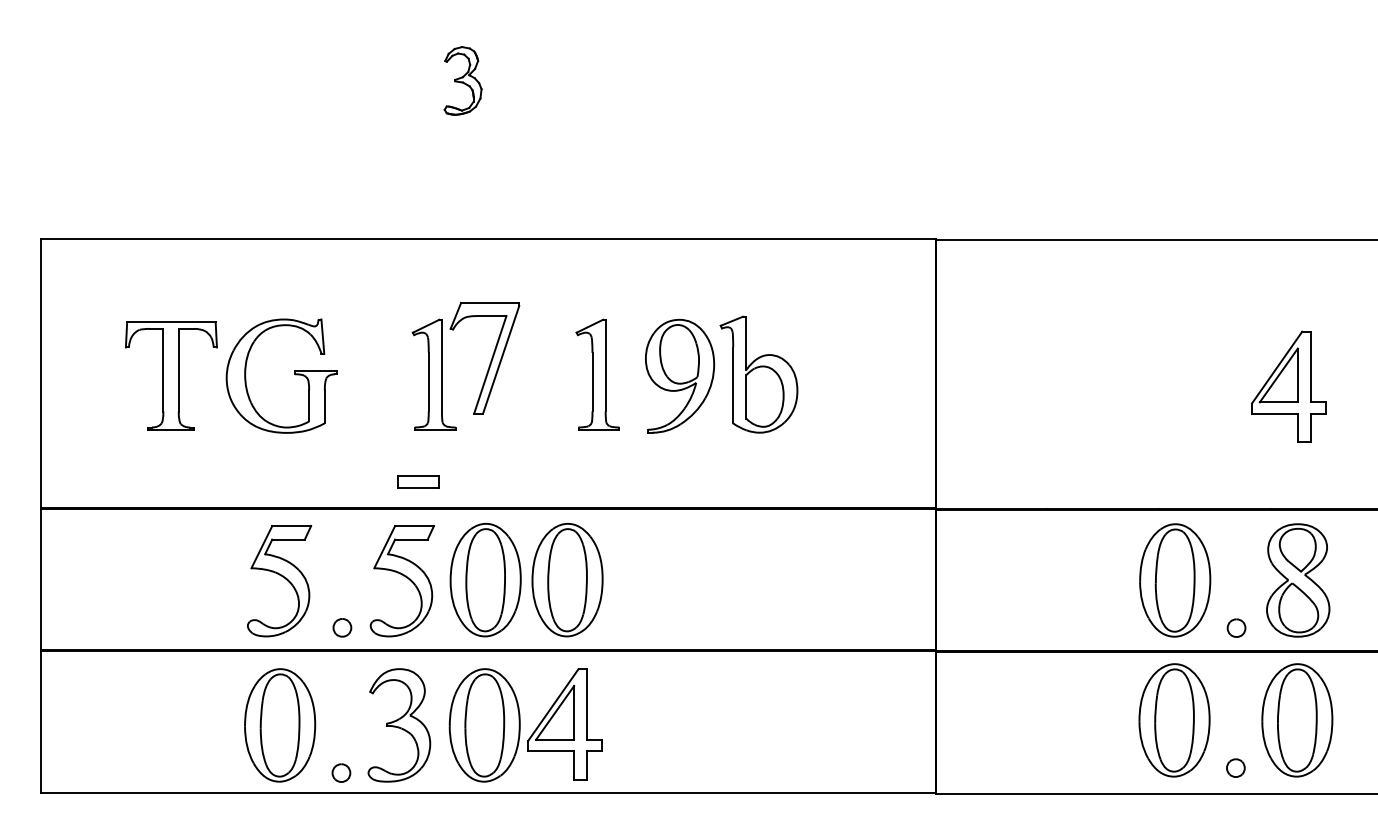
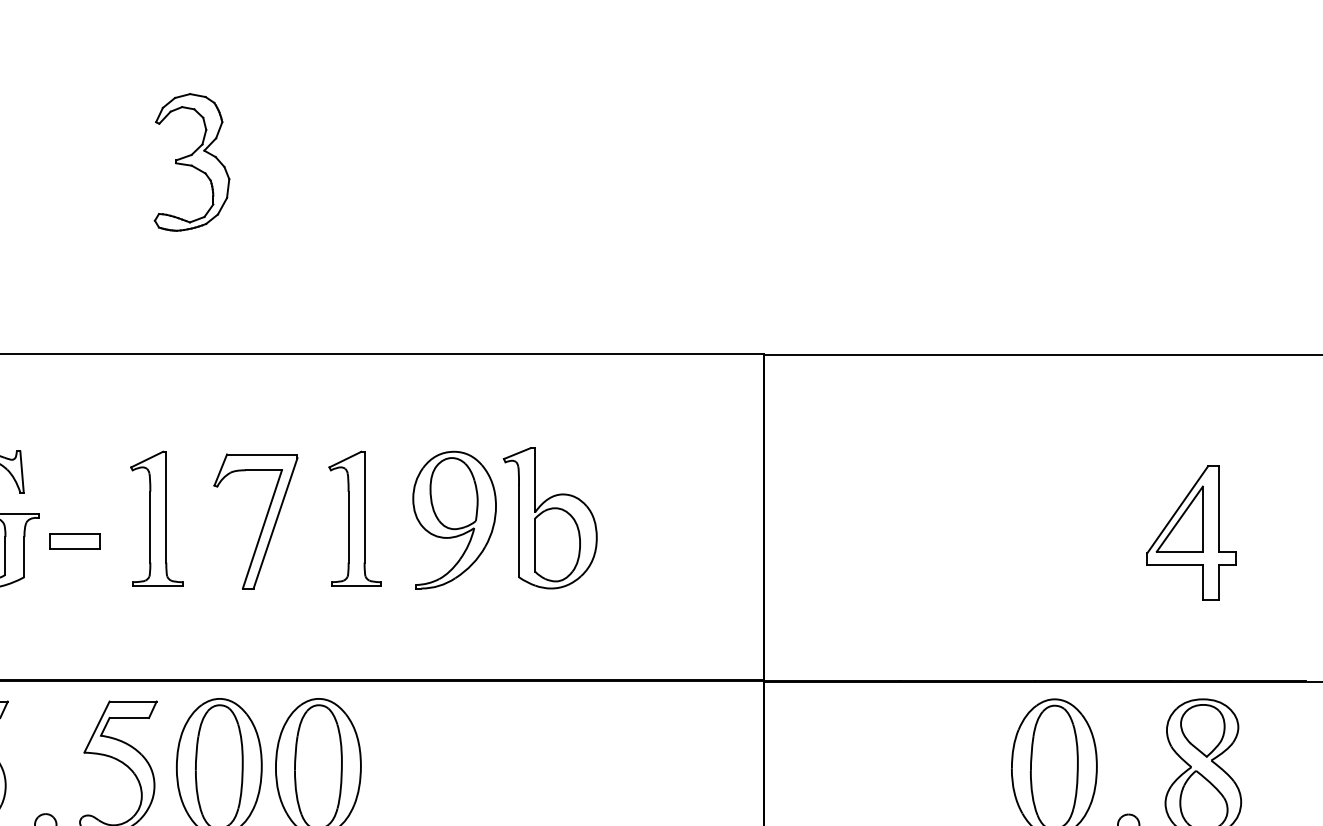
part: (462, 80) -> (191, 161), size x1.67
part: (490, 360) -> (262, 524), moved
part: (418, 481) -> (74, 541), moved

